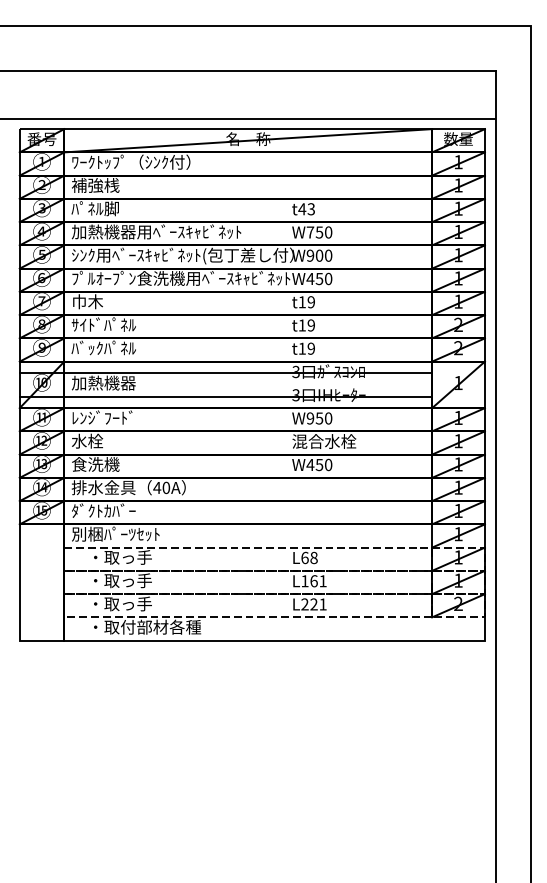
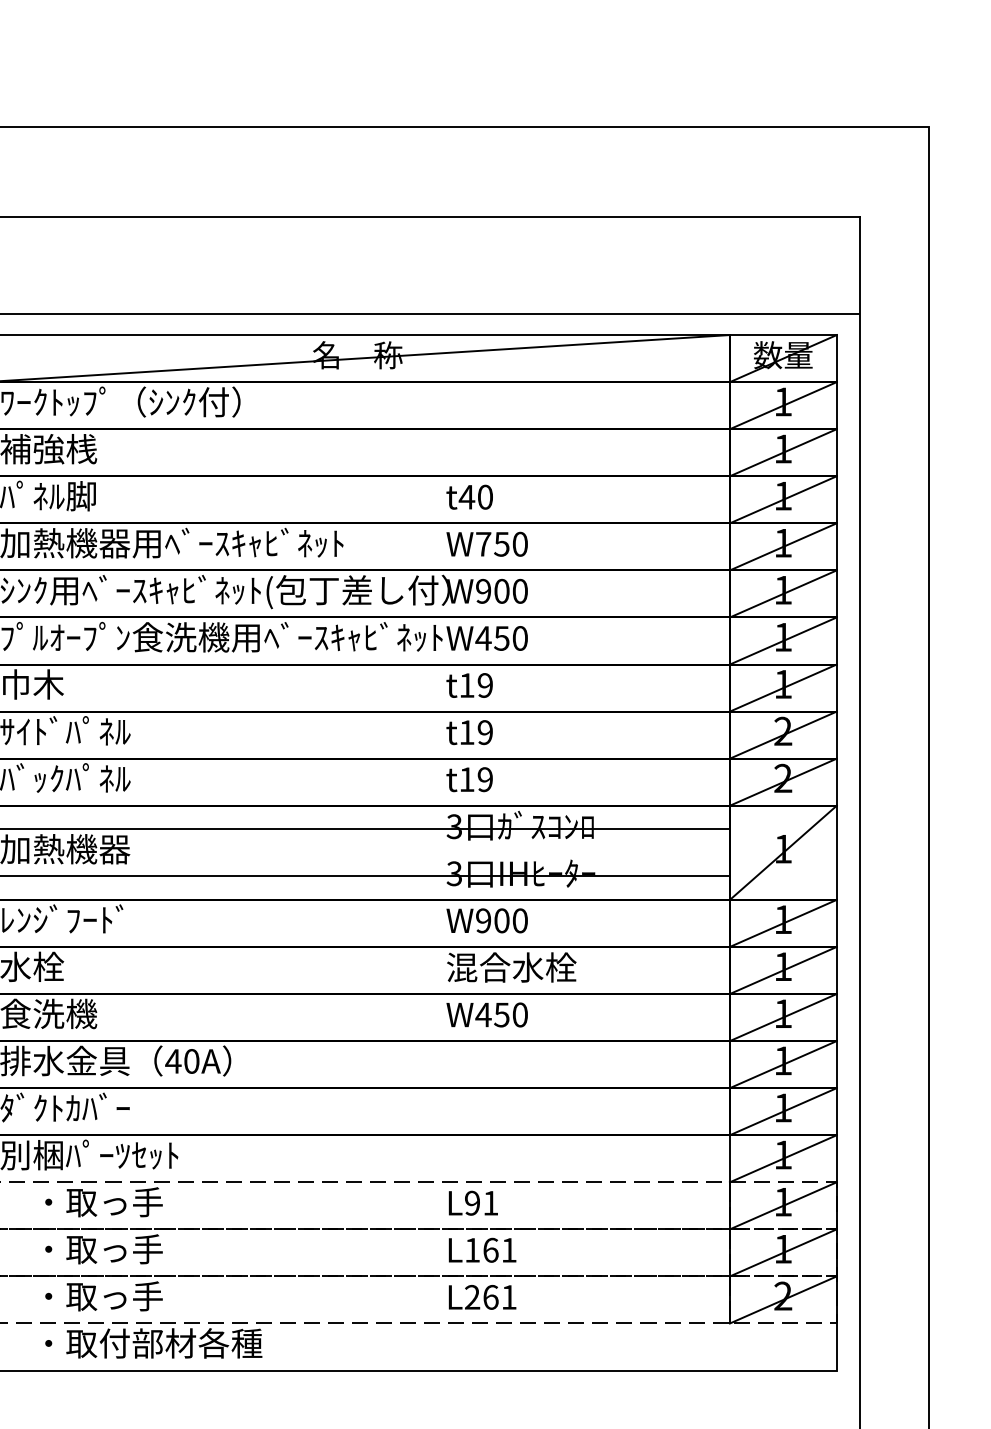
text: (311, 209) -> (485, 497), t43 -> t40
text: (319, 418) -> (501, 920), W950 -> W900
text: (309, 557) -> (481, 1202), L68 -> L91
text: (313, 604) -> (489, 1297), L221 -> L261

